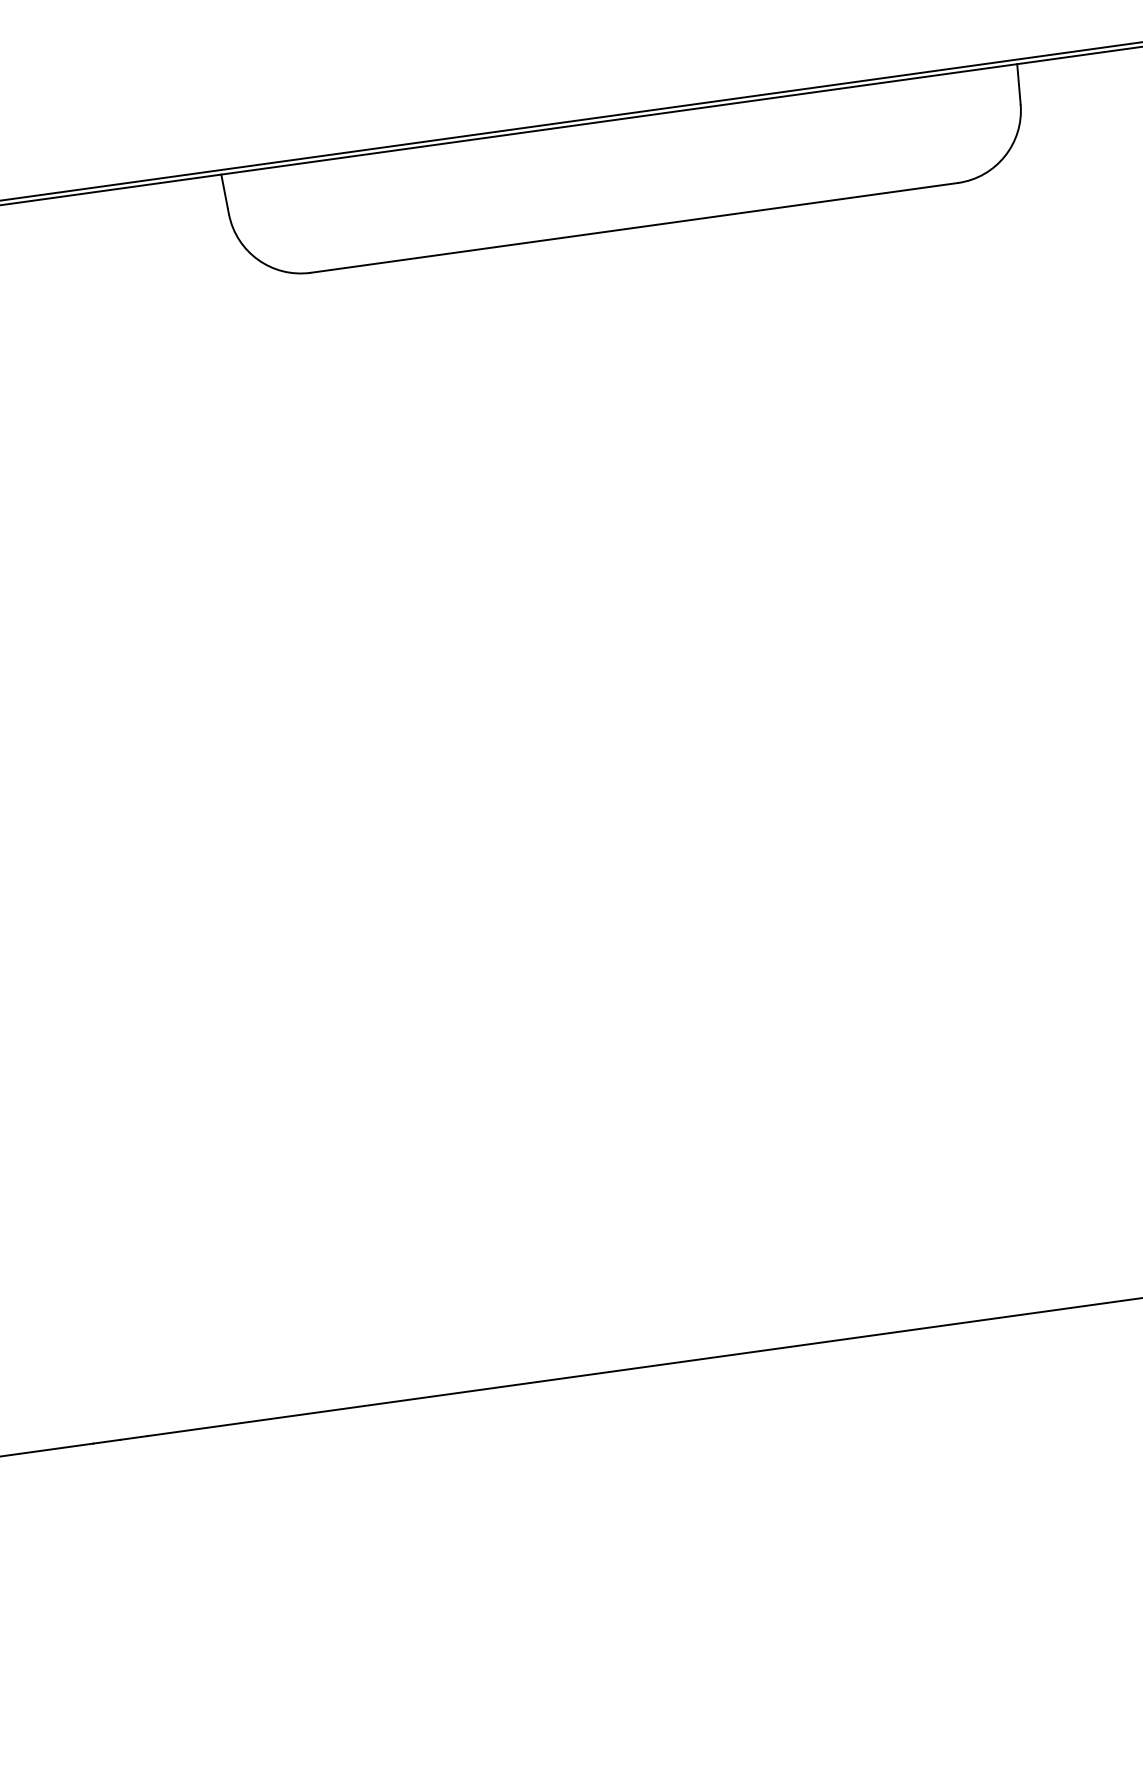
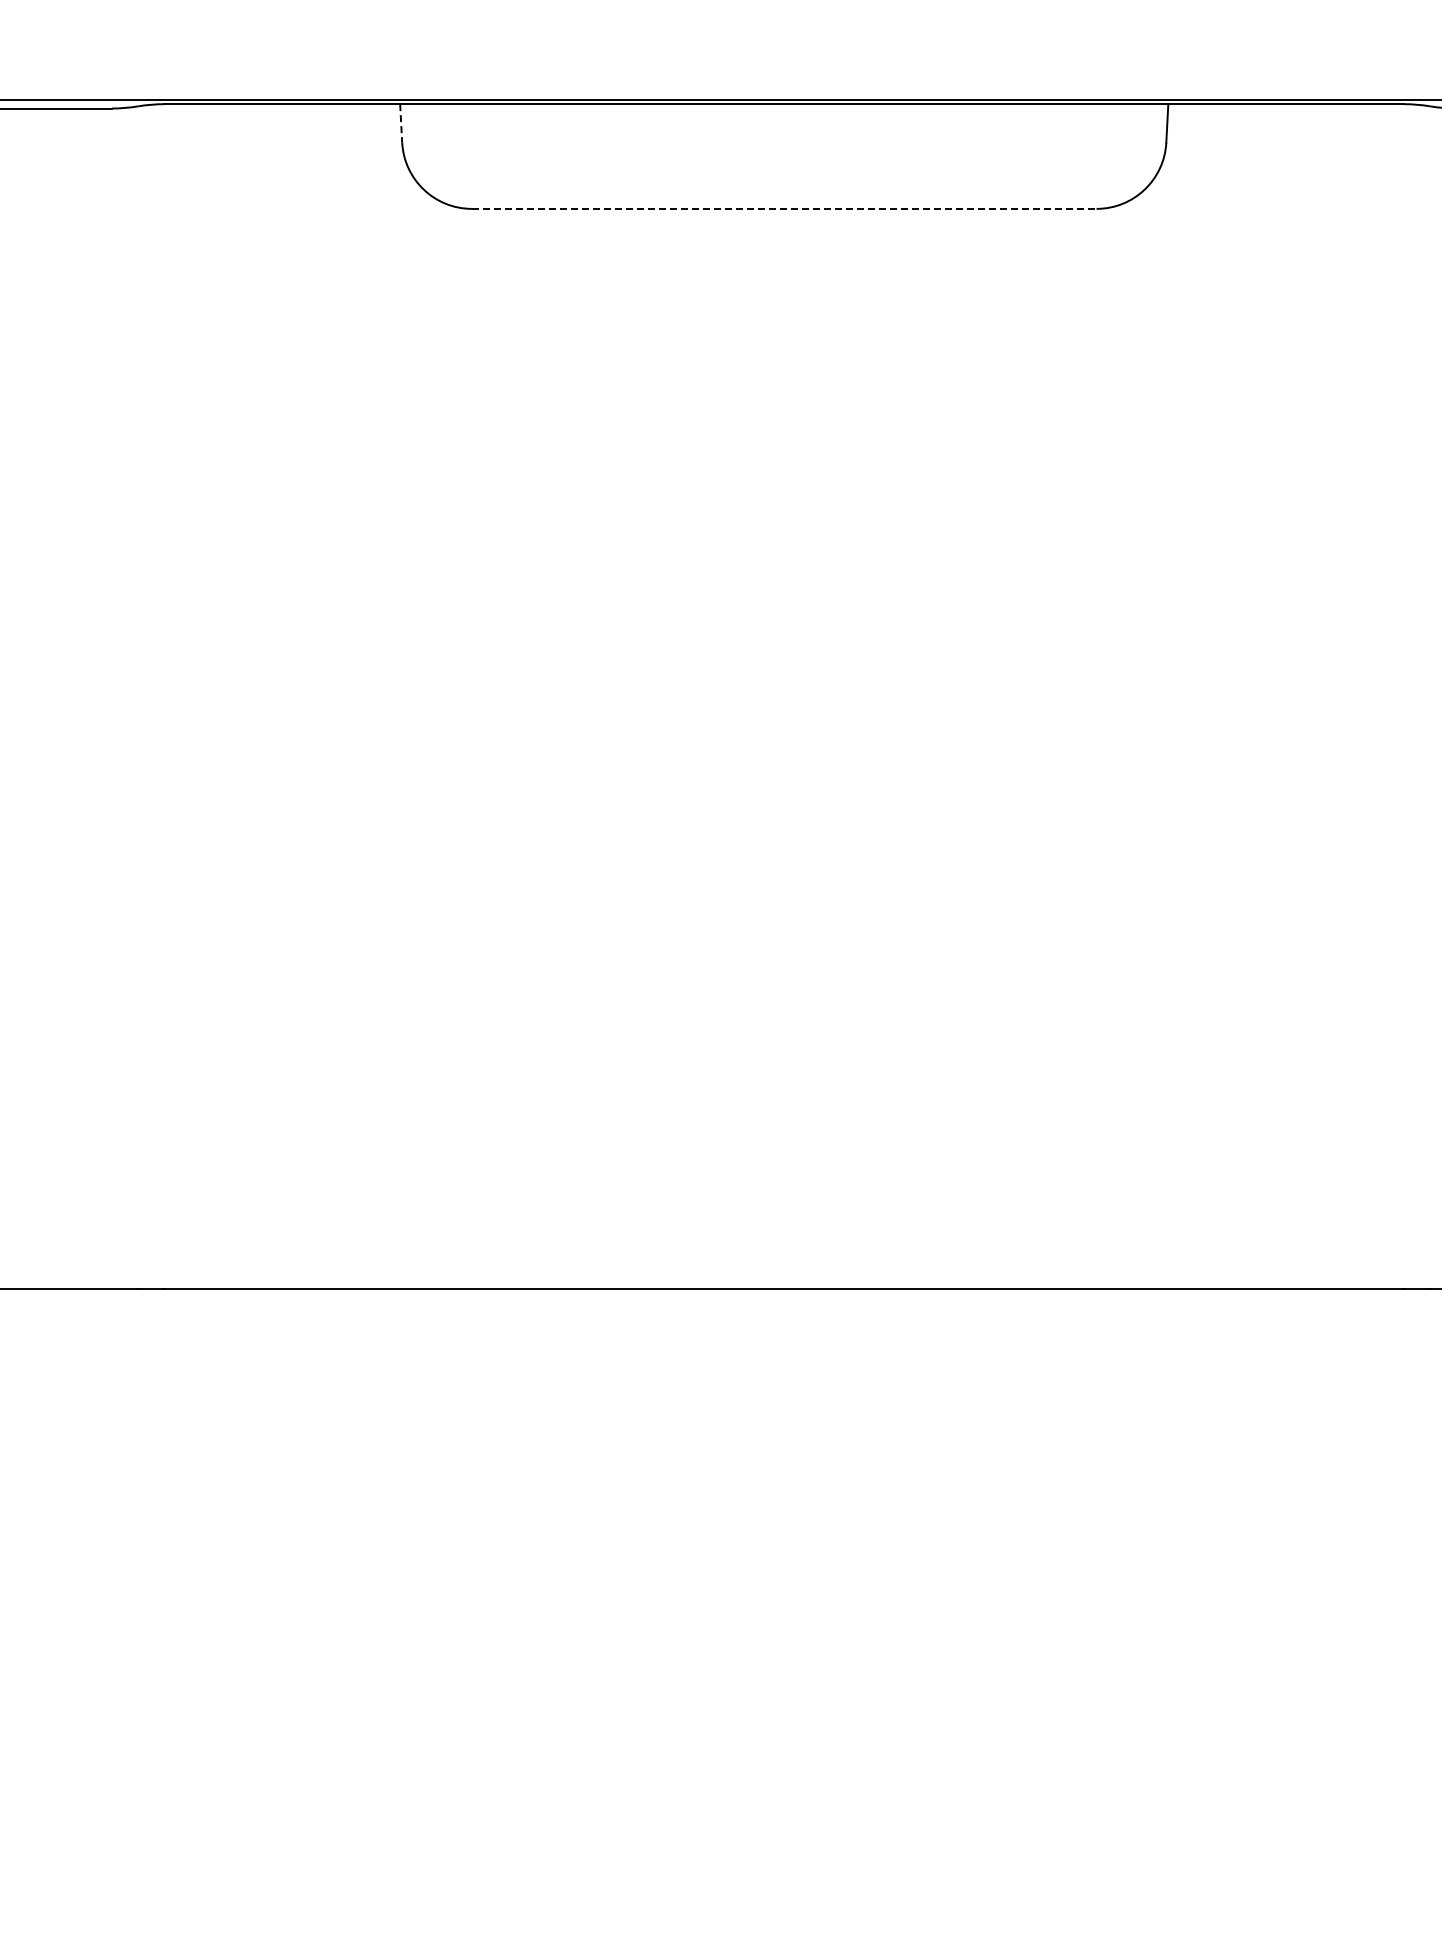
line: (225, 194) -> (401, 123), solid -> dashed
line: (634, 227) -> (784, 208), solid -> dashed

